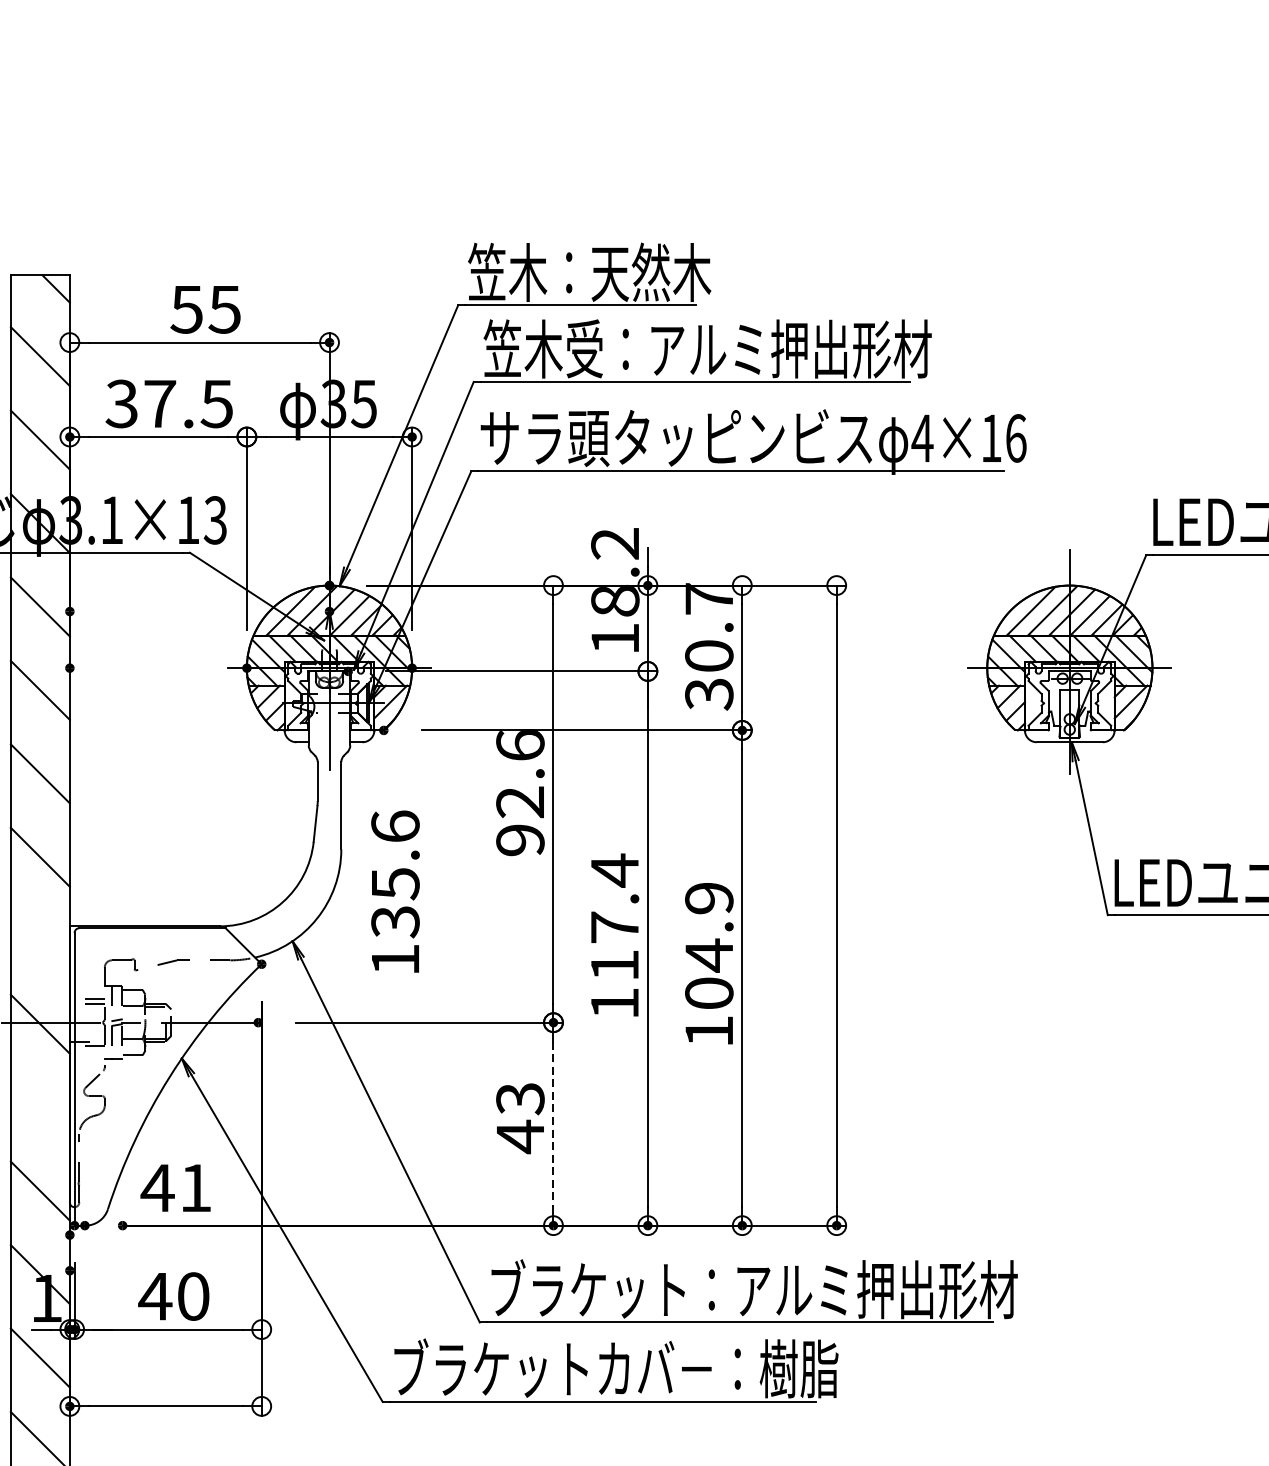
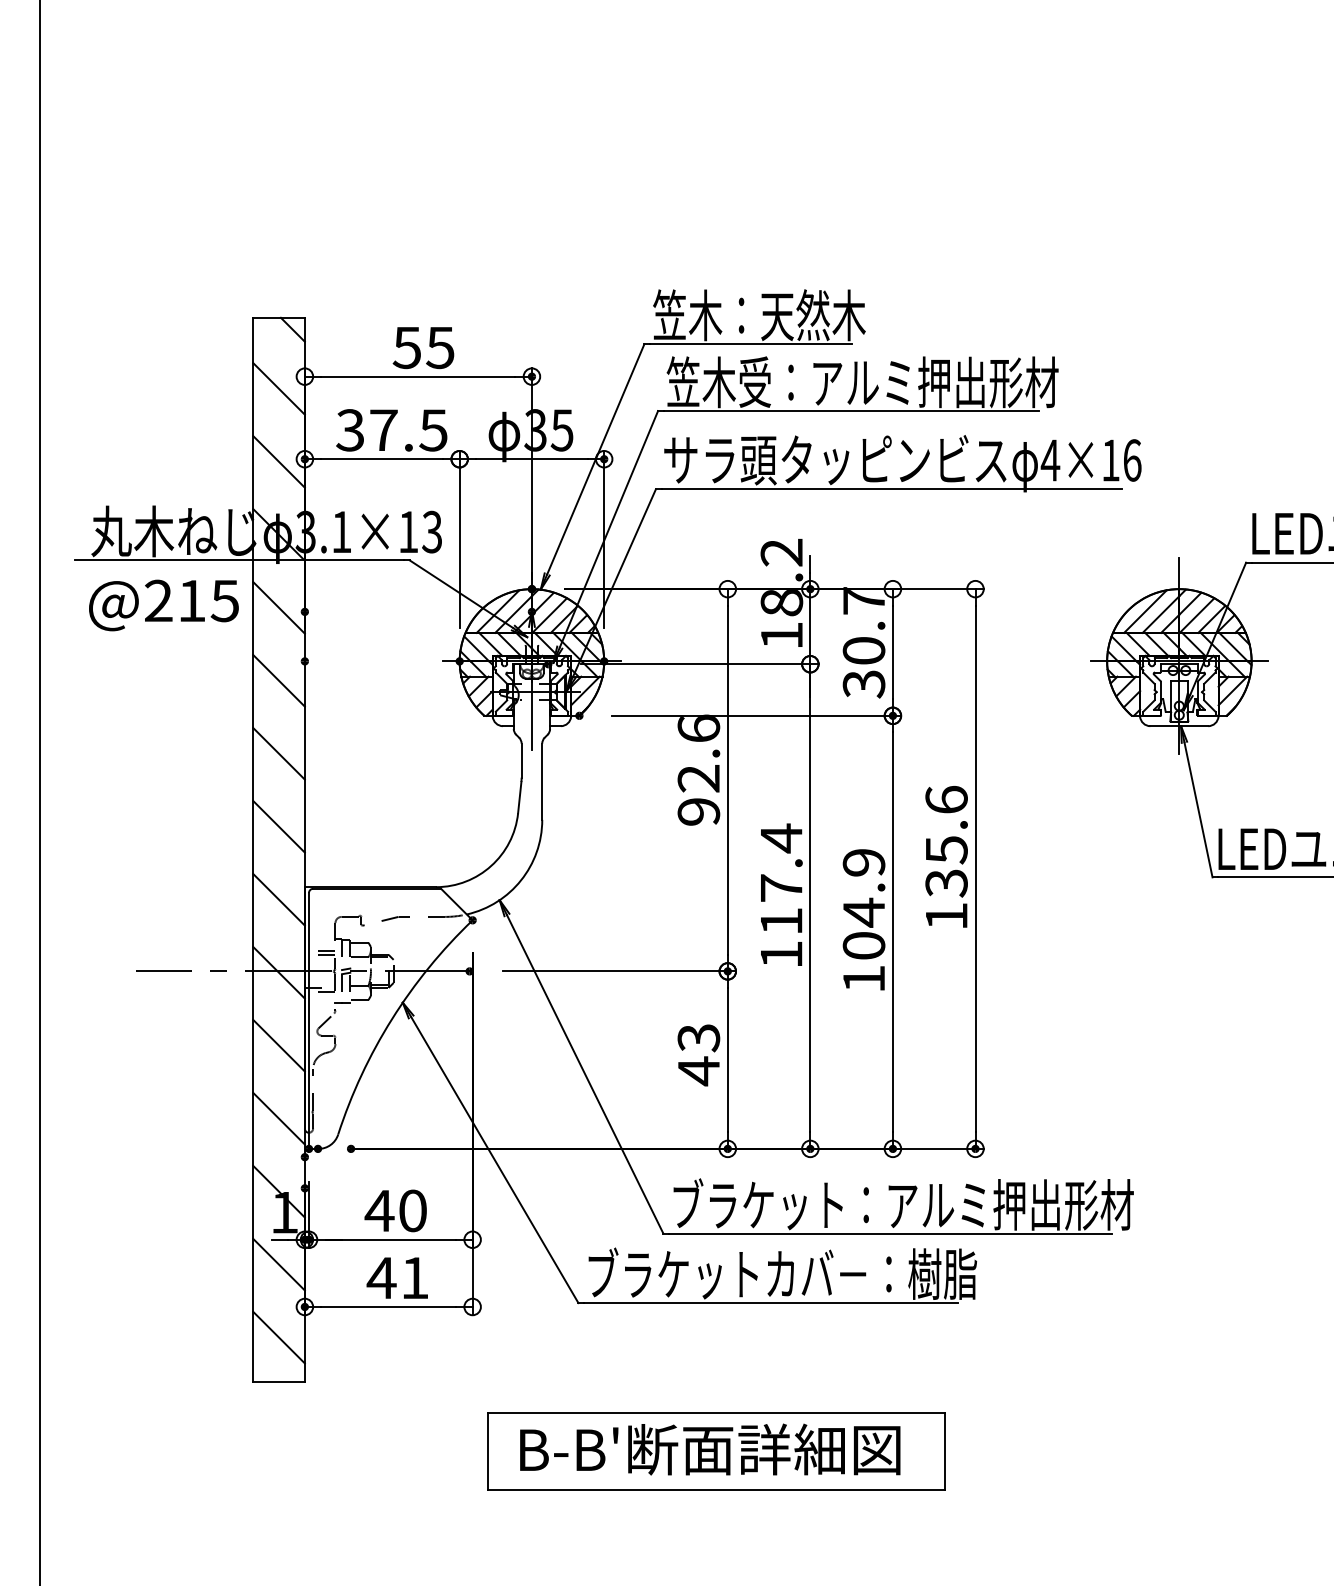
text: (395, 891) -> (946, 856), moved
line: (39, 940) -> (278, 899), added
line: (39, 1107) -> (278, 1045), added
line: (553, 1124) -> (727, 1060), dashed -> solid
text: (174, 1187) -> (396, 1277), moved

